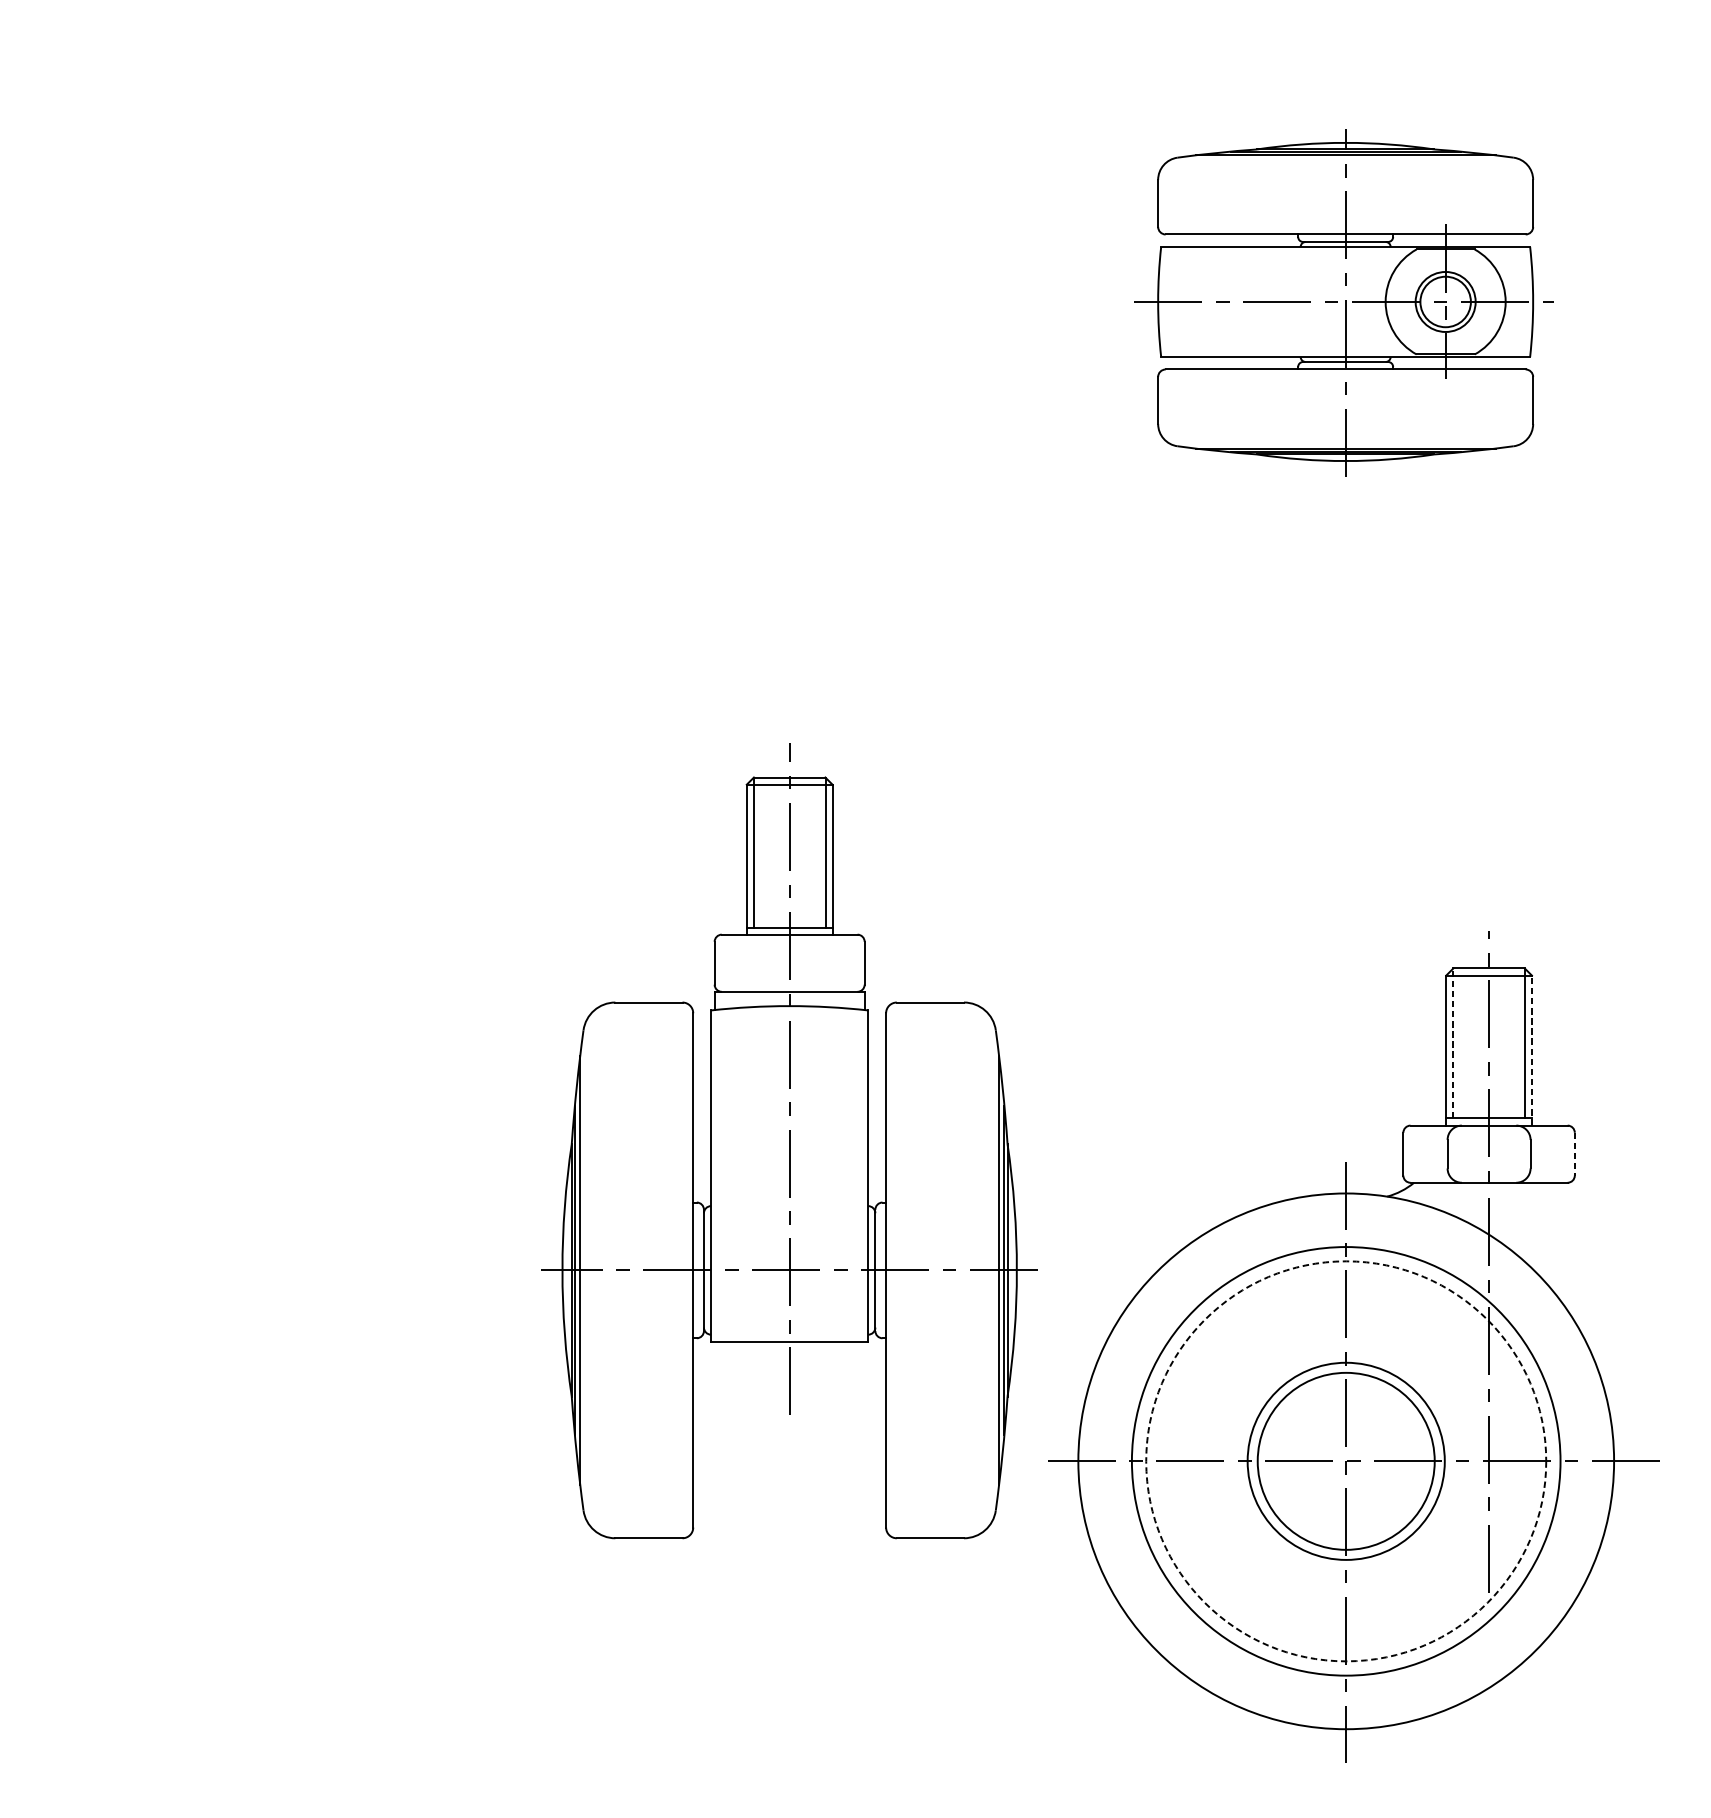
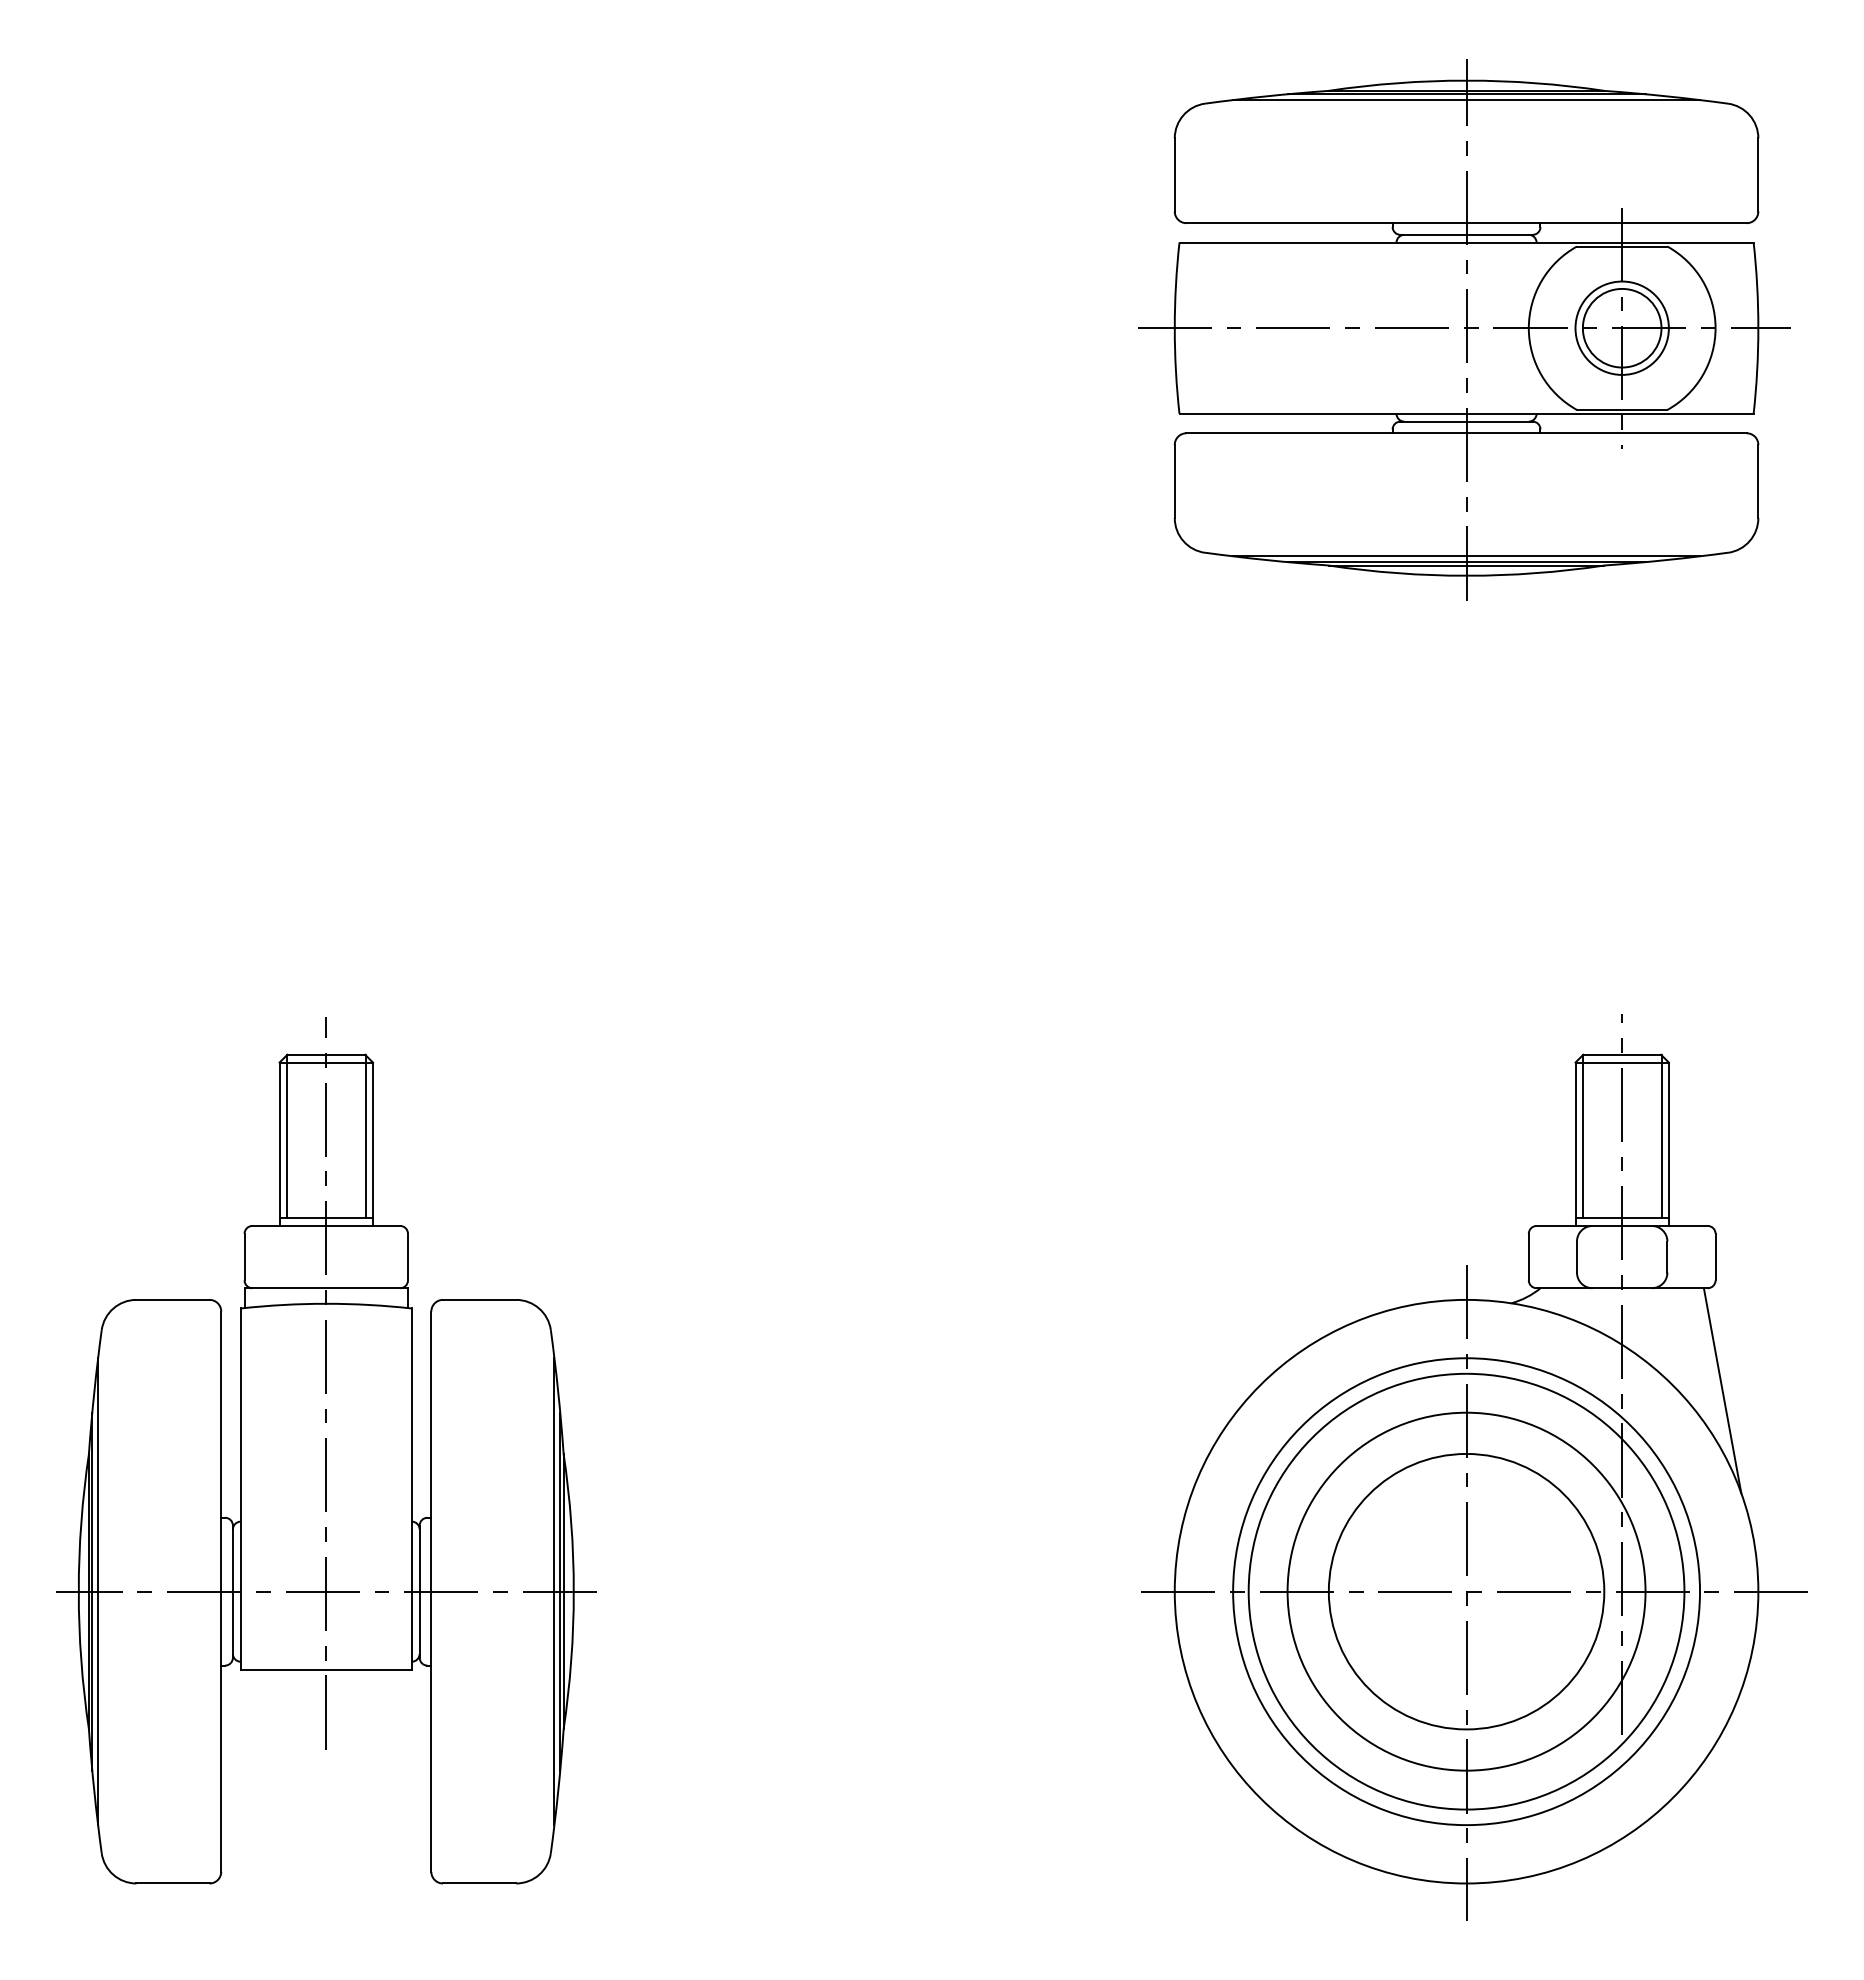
part: (1344, 302) -> (1464, 329), size x1.43
line: (1452, 1043) -> (1582, 1136), dashed -> solid
line: (1531, 1050) -> (1668, 1144), dashed -> solid
part: (789, 1140) -> (326, 1450), moved
line: (1574, 1154) -> (1715, 1257), dashed -> solid
line: (1581, 1276) -> (1722, 1390), added
circle: (1346, 1461) -> (1466, 1591), dashed -> solid
circle: (1346, 1461) -> (1466, 1591), size x1.43
circle: (1346, 1461) -> (1466, 1591), size x1.67

